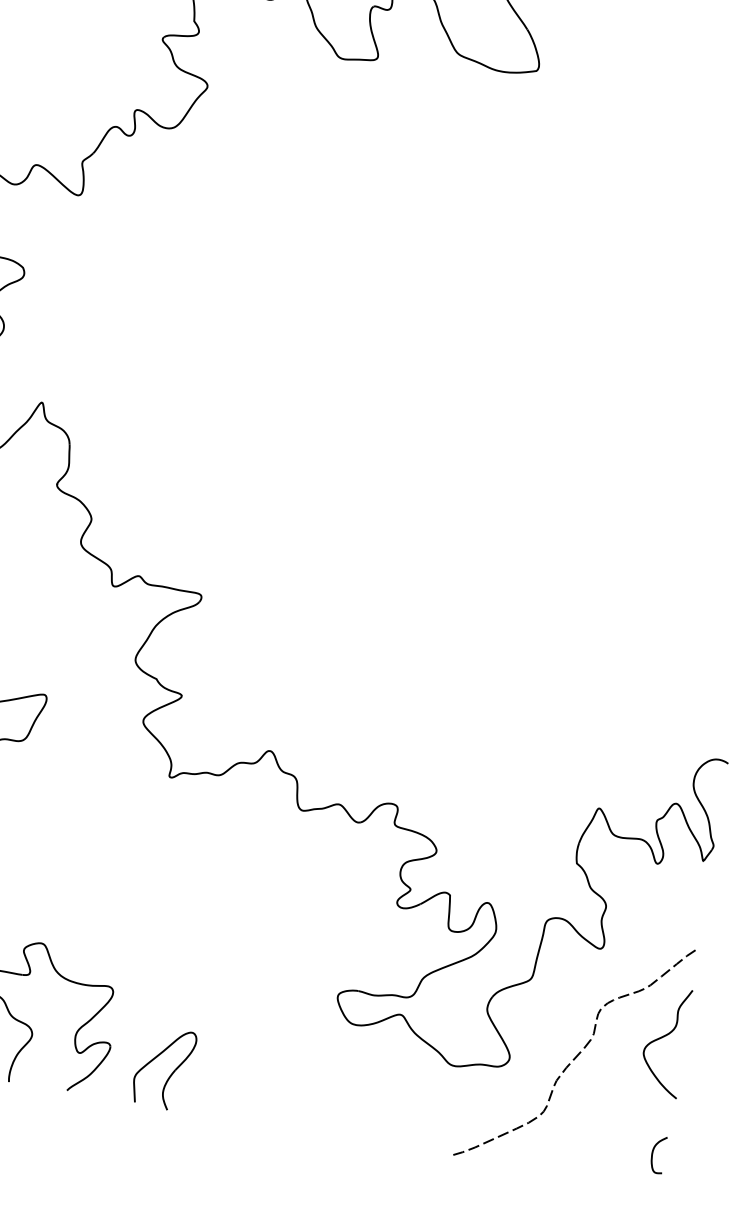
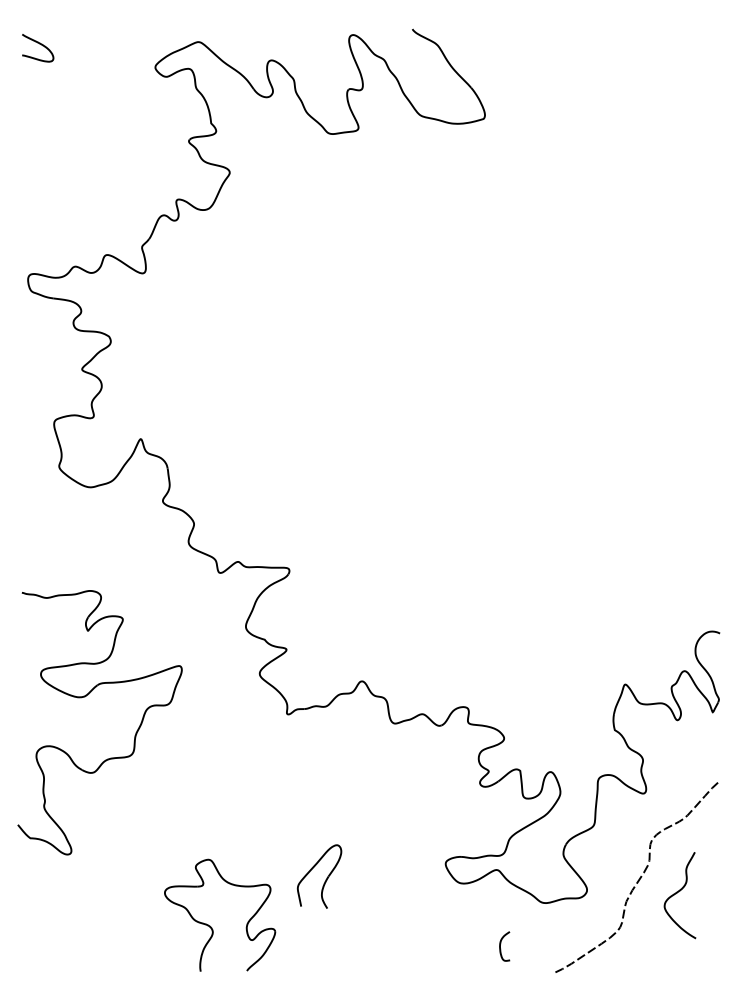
curve: (662, 1038) -> (677, 893), moved
part: (170, 1073) -> (325, 879), moved
curve: (652, 1153) -> (500, 946), moved

